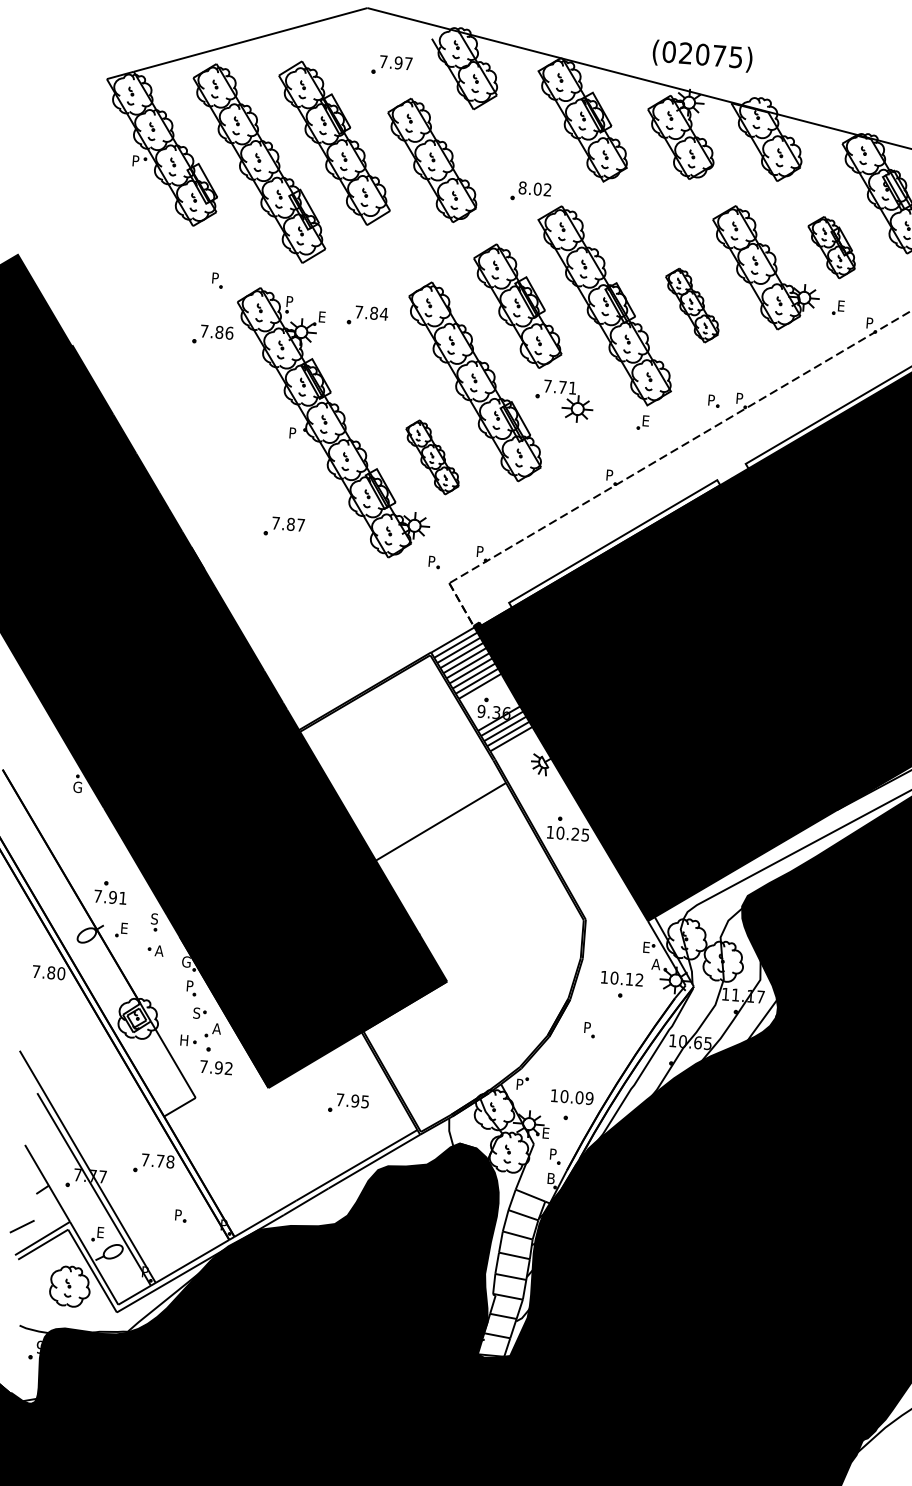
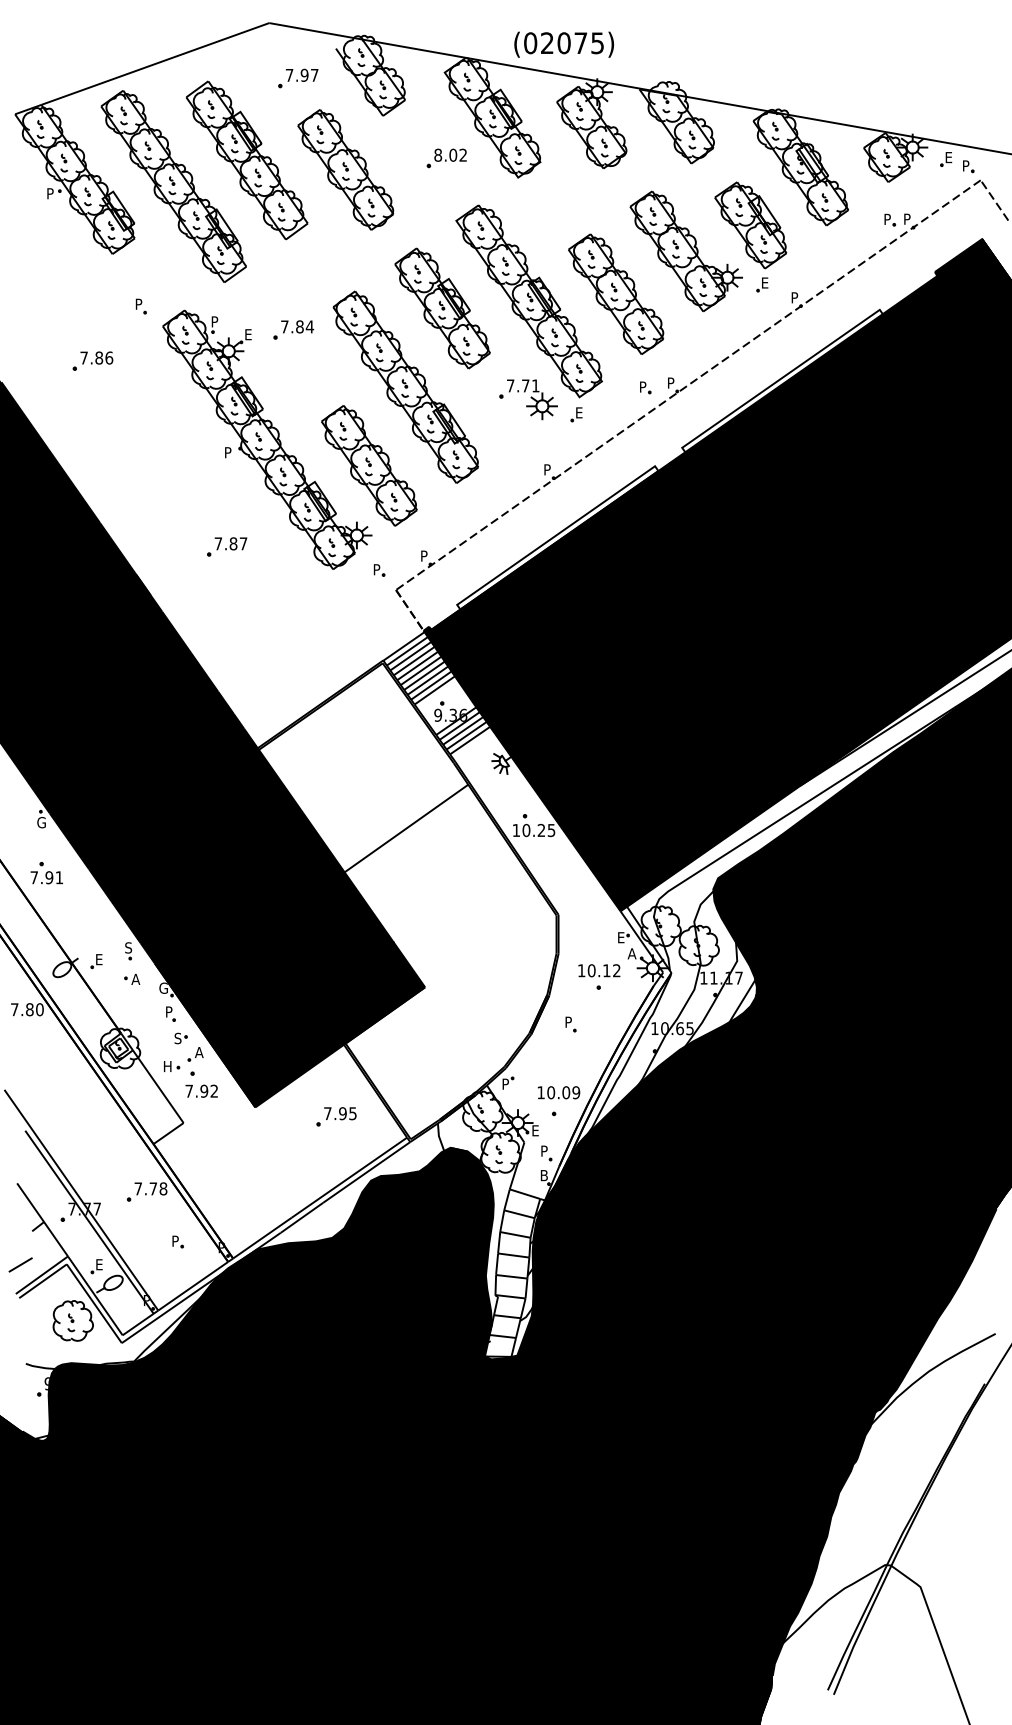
text: (702, 55) -> (564, 44), moved
part: (530, 191) -> (446, 158), moved
part: (831, 247) -> (750, 225), size x1.43
part: (692, 304) -> (616, 293), size x1.67
part: (212, 334) -> (92, 360), moved
part: (564, 401) -> (528, 399), moved
part: (432, 456) -> (369, 465), size x1.67
part: (110, 893) -> (46, 873), moved

